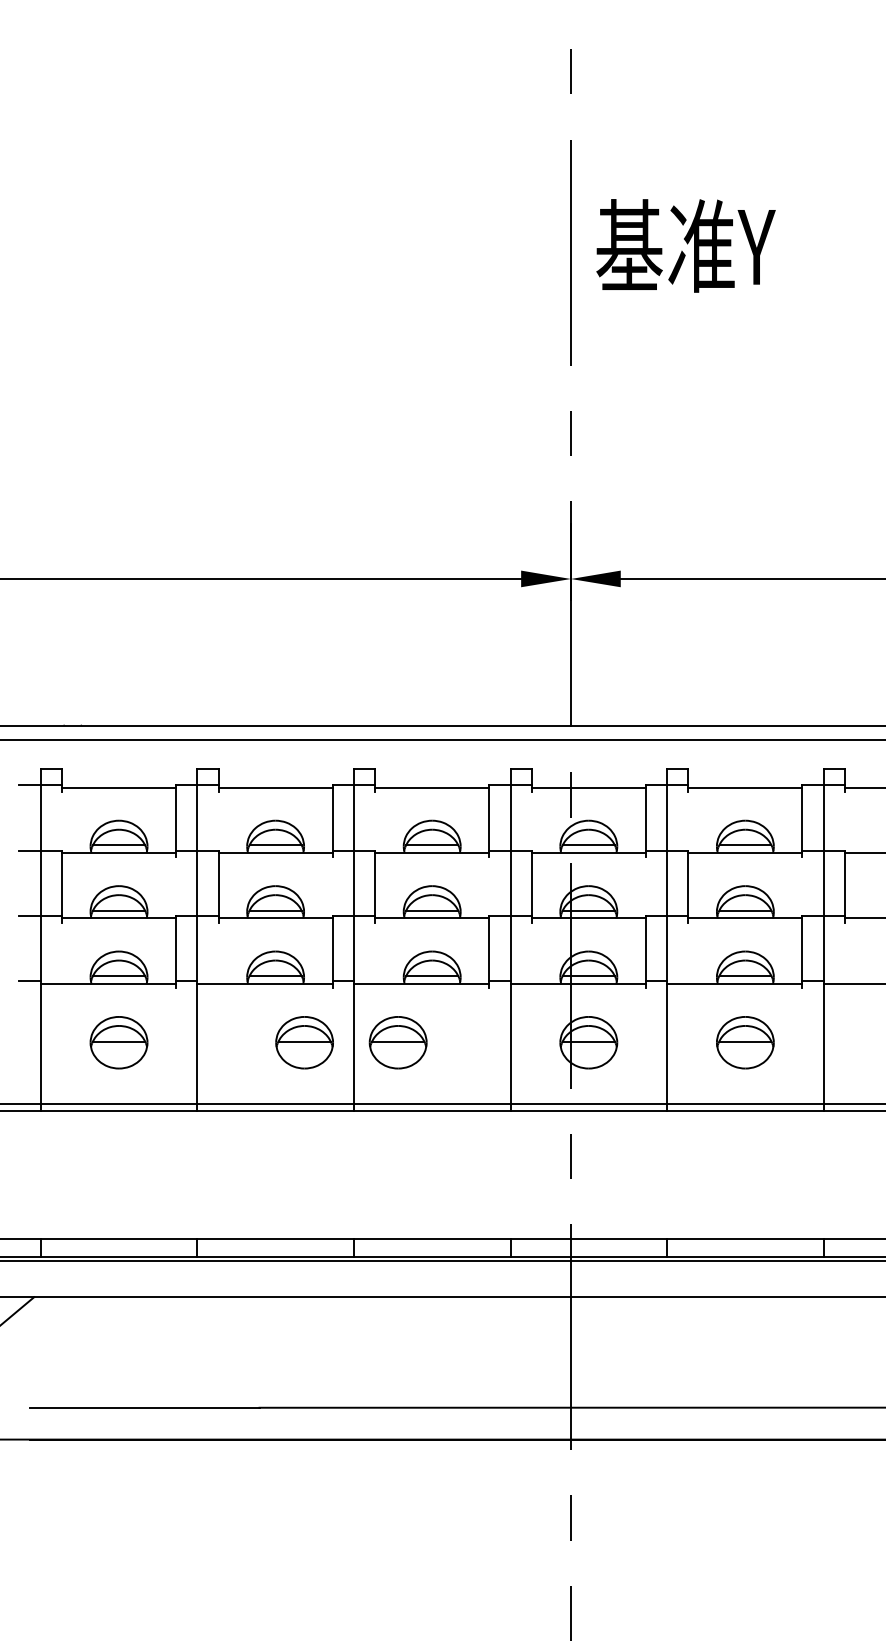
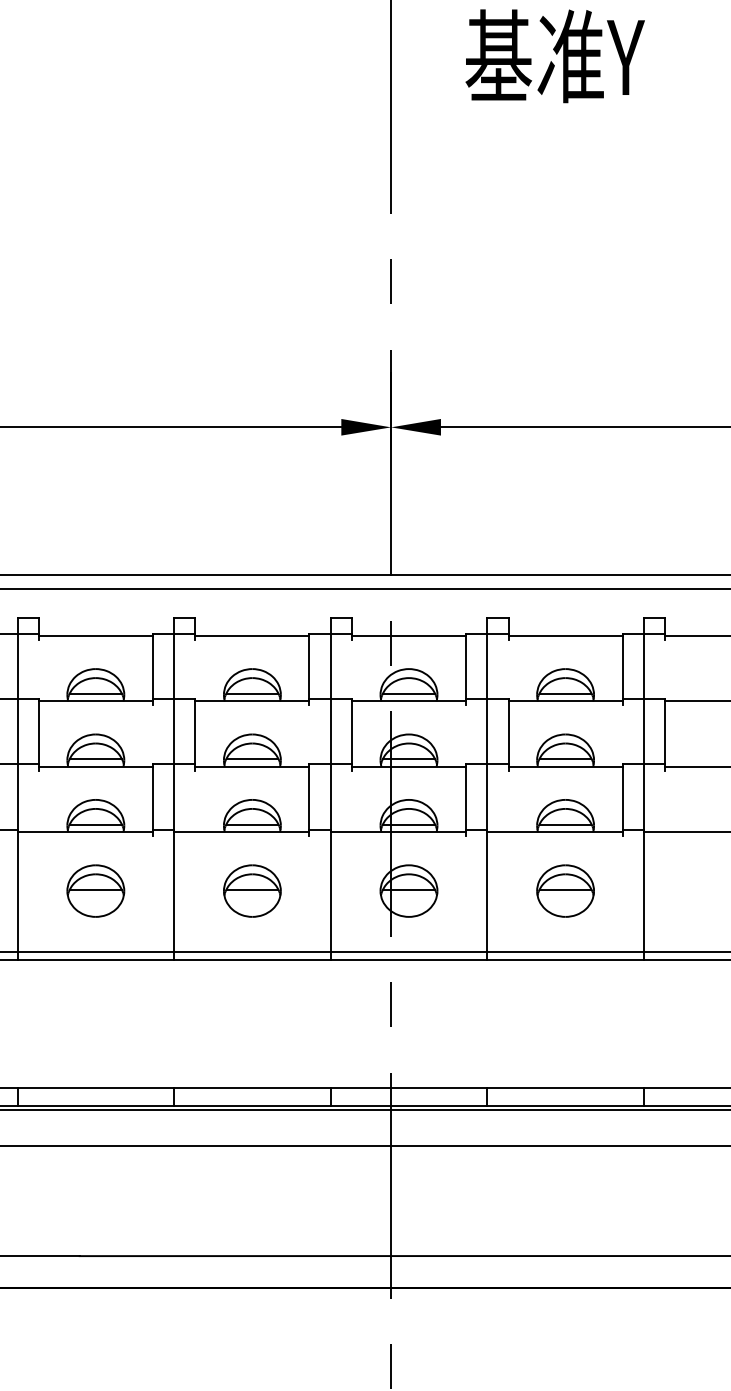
text: (685, 245) -> (554, 55), moved
part: (304, 1042) -> (95, 890), moved
part: (397, 1042) -> (251, 890), moved

